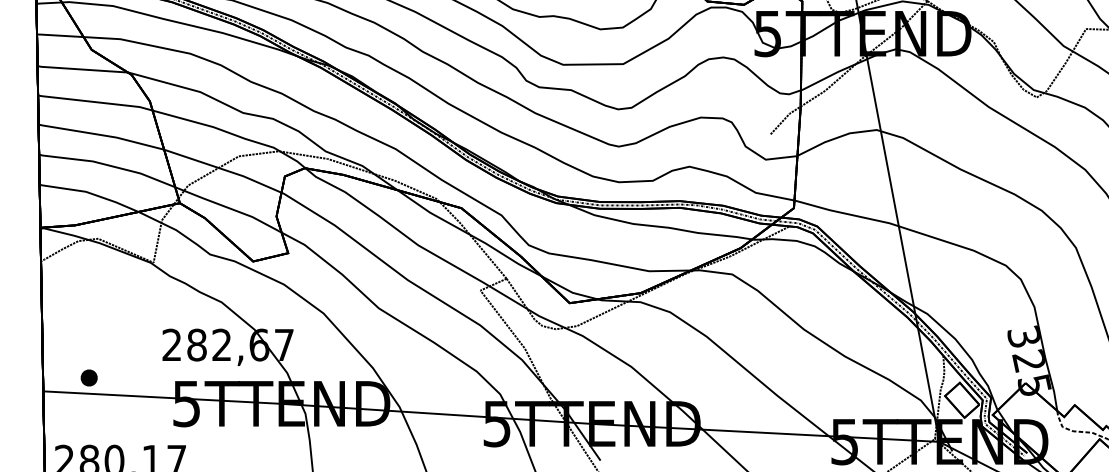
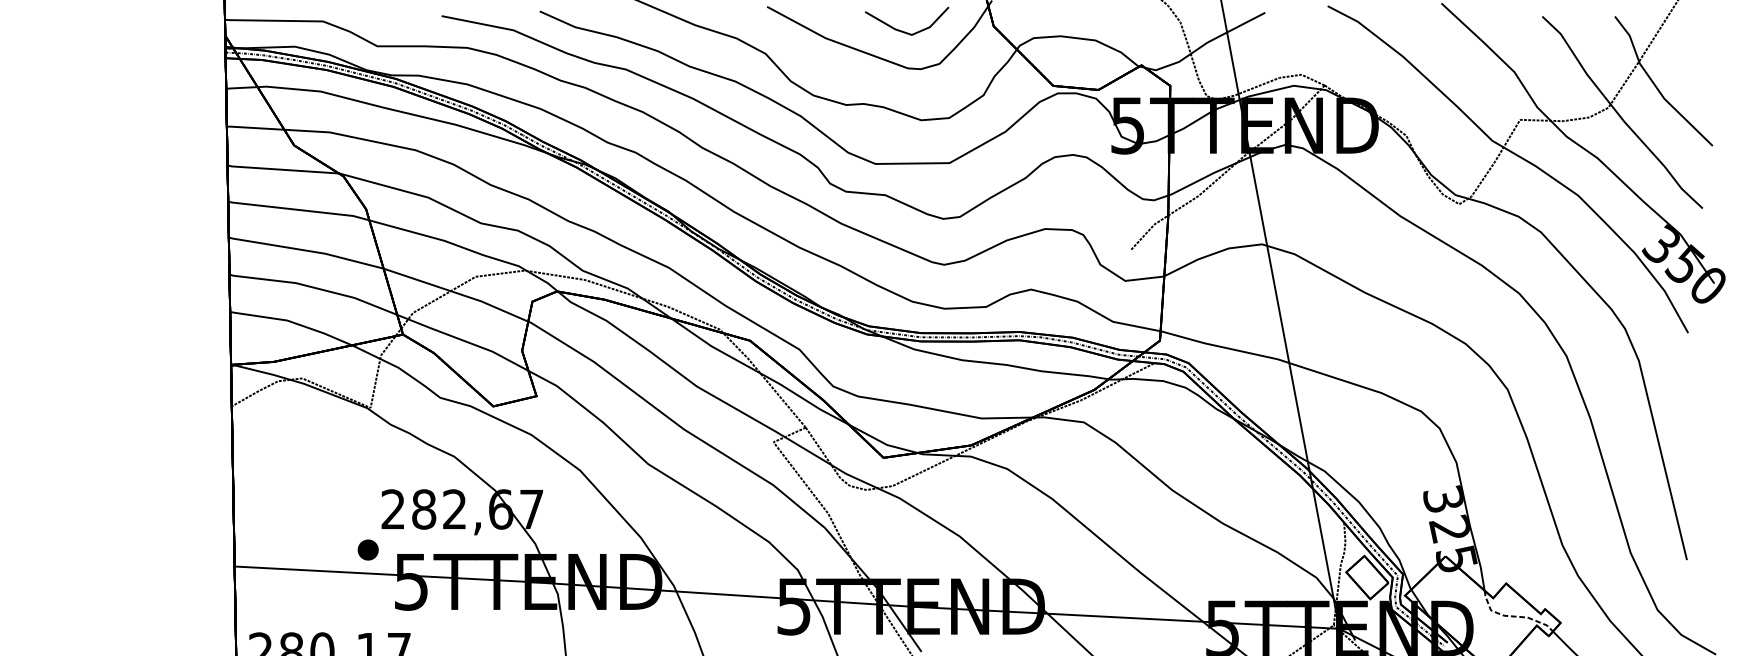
part: (88, 377) -> (367, 549), moved

